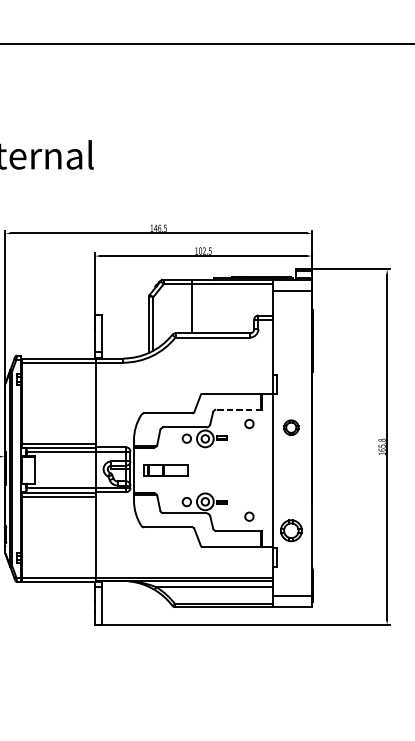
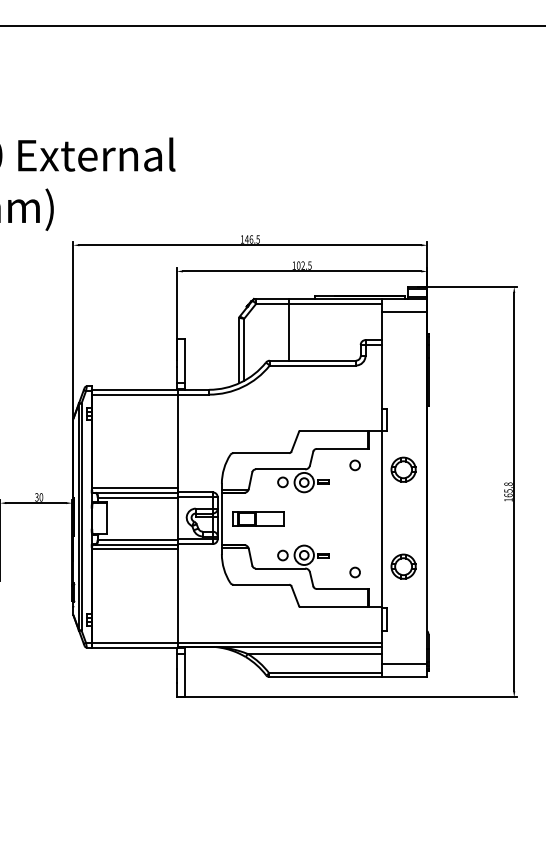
line: (238, 409) -> (342, 448), dashed -> solid
part: (291, 427) -> (403, 469), size x1.43
part: (291, 530) -> (403, 566), moved

